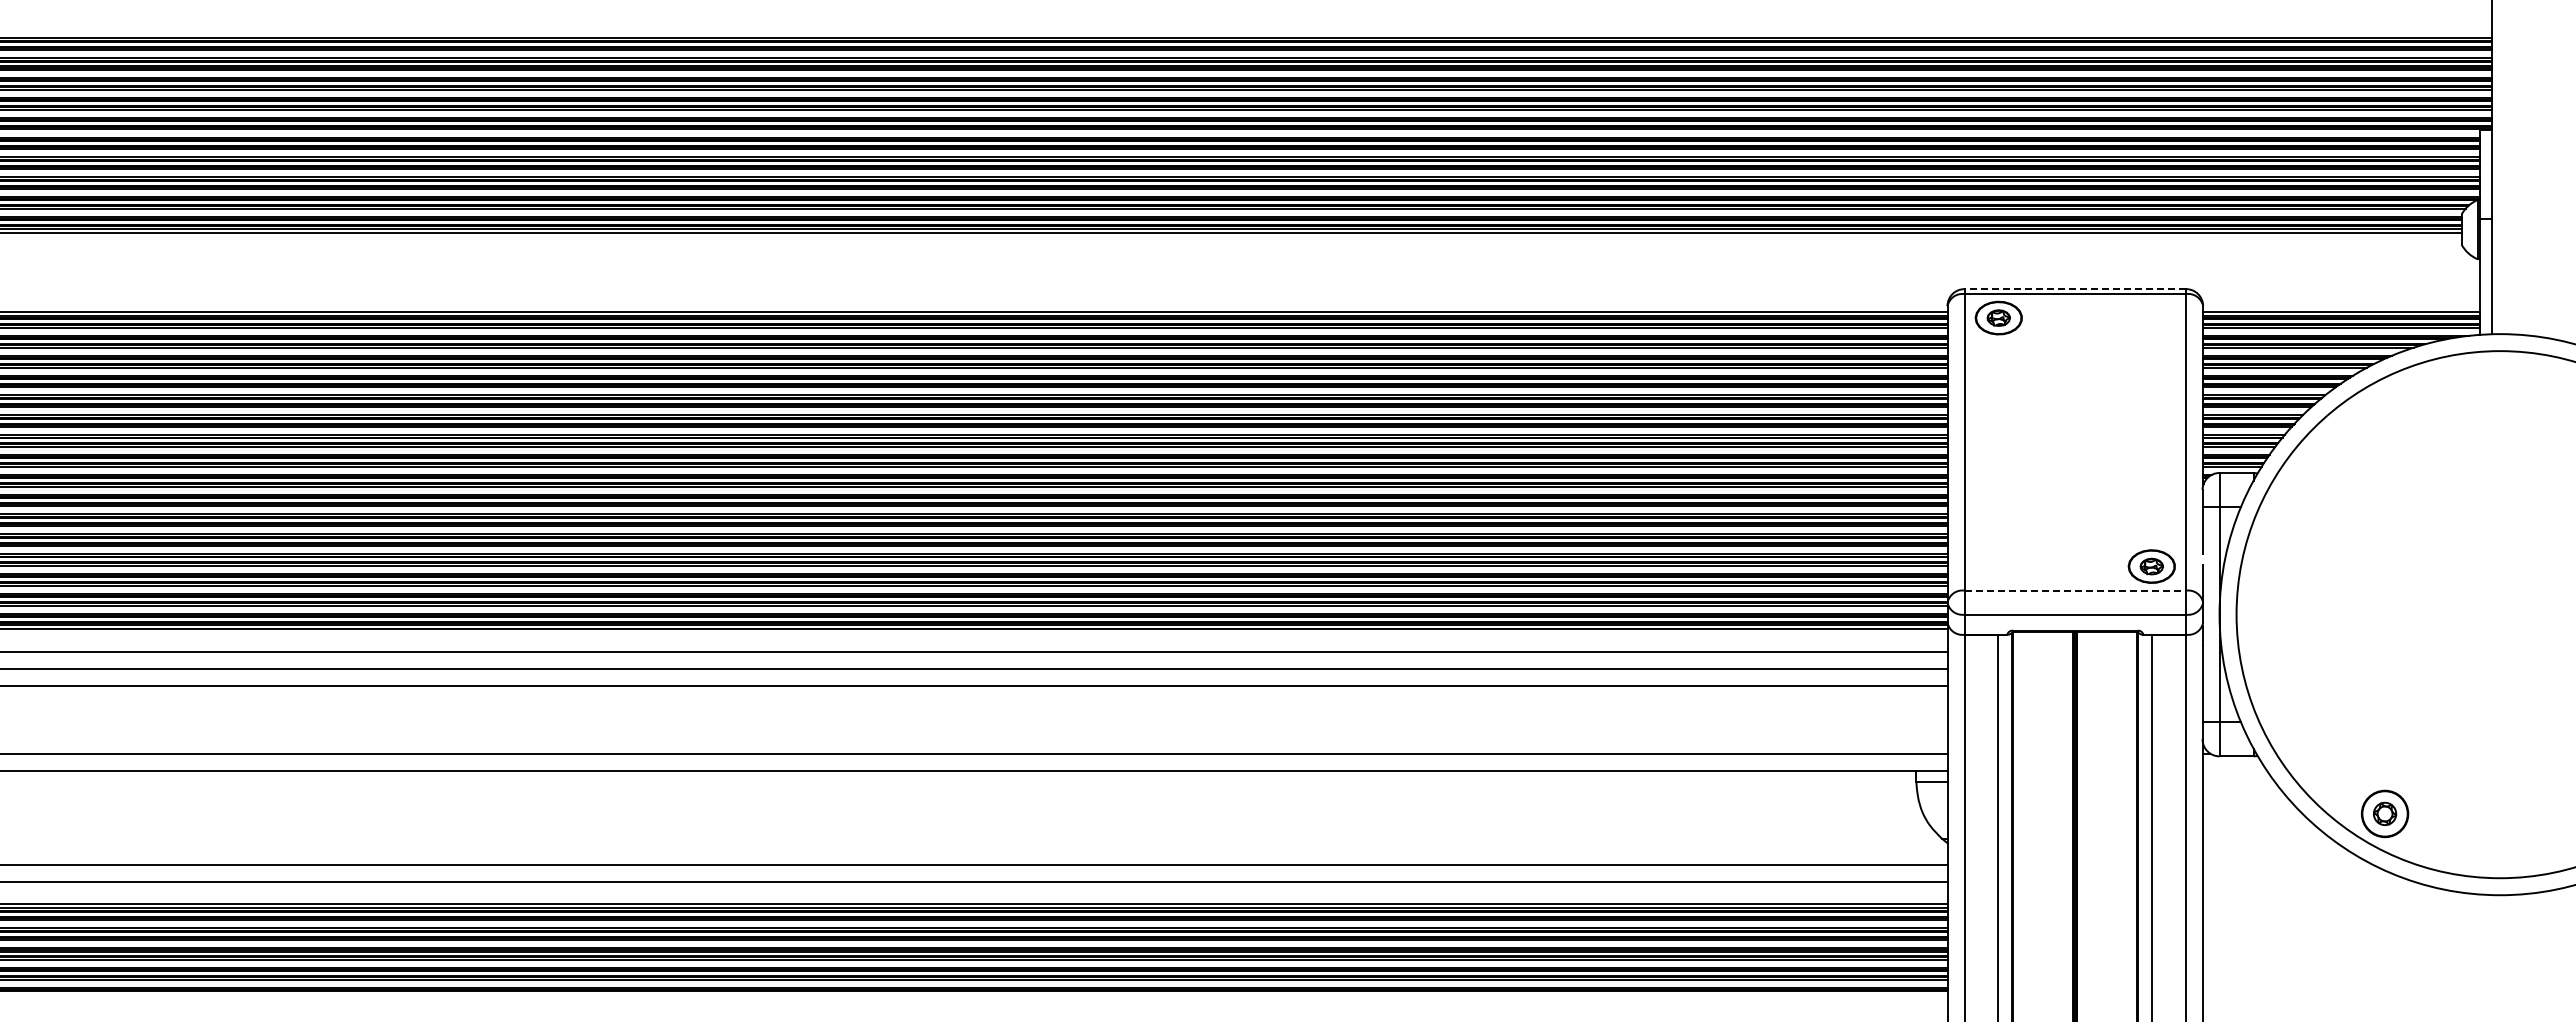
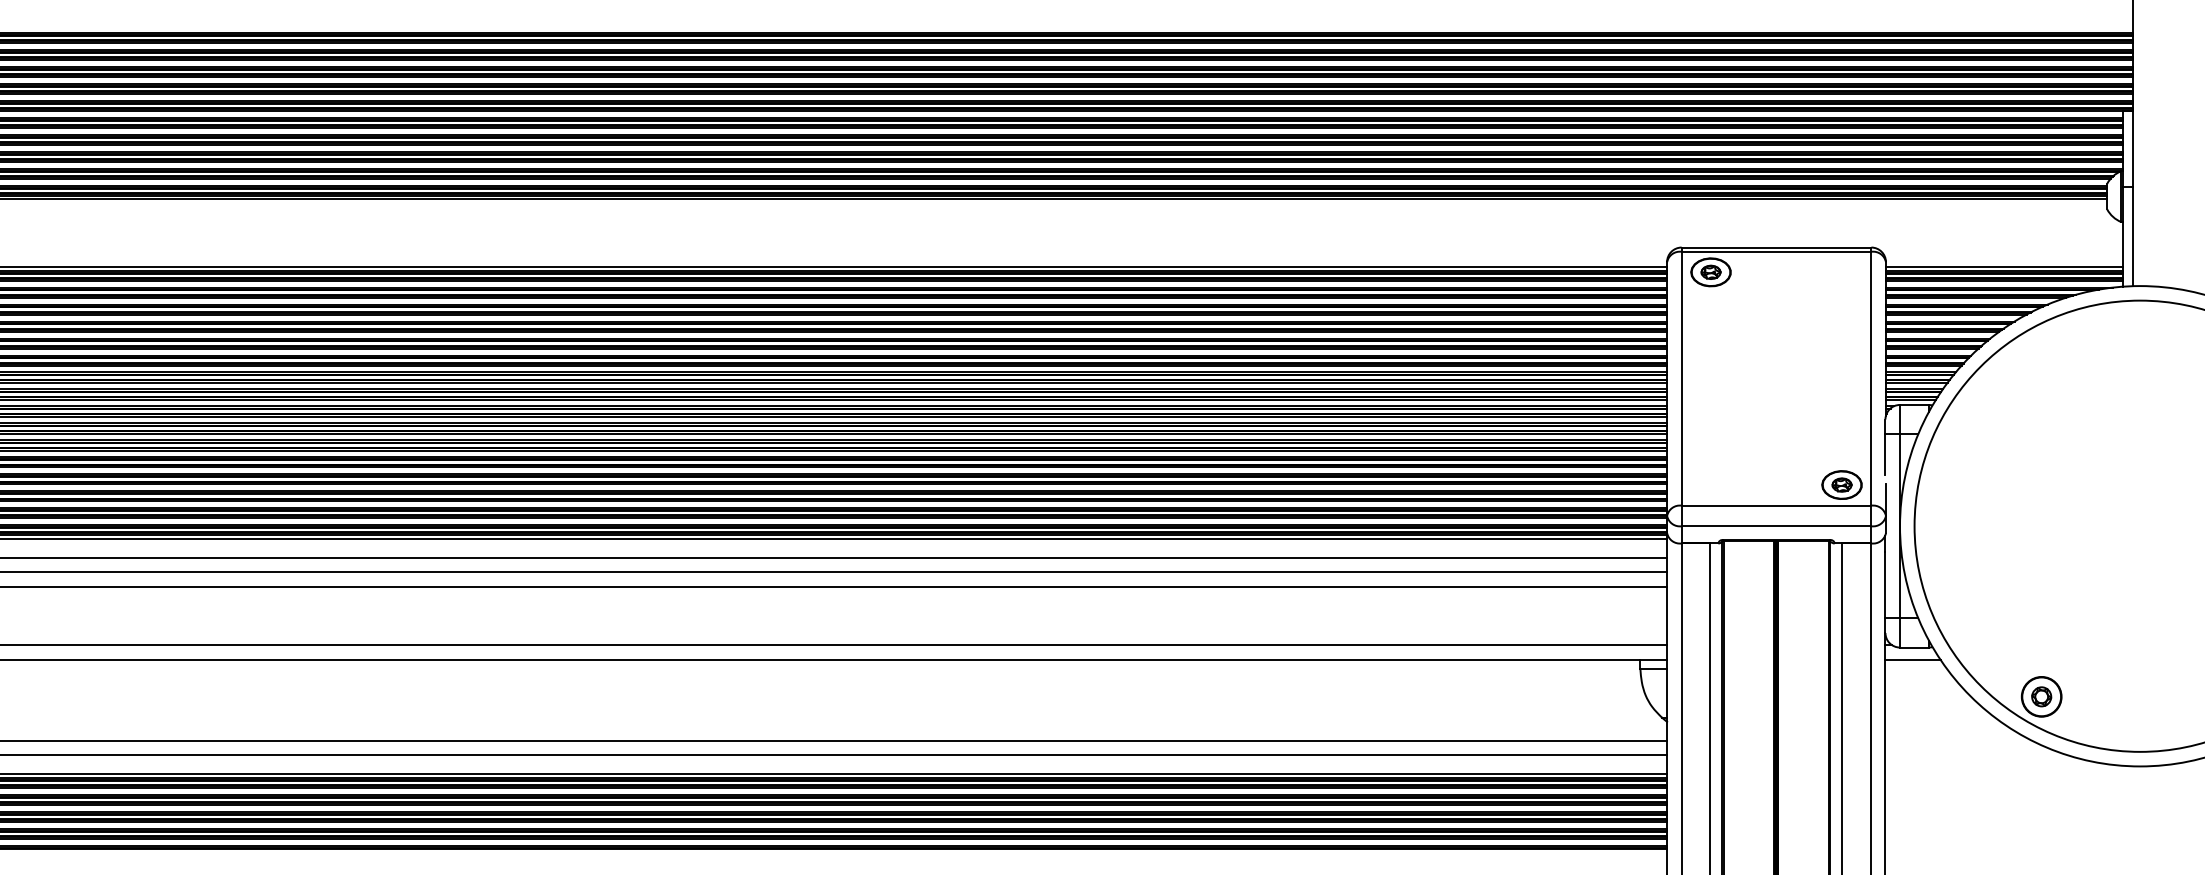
line: (2075, 289) -> (1776, 247), dashed -> solid
line: (2075, 590) -> (1776, 505), dashed -> solid
line: (2234, 770) -> (1912, 659), added

